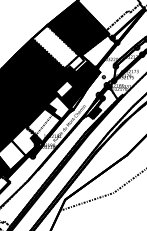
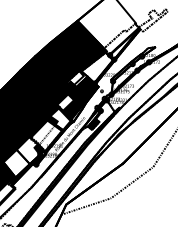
fill: (55, 46) -> (57, 63), added

